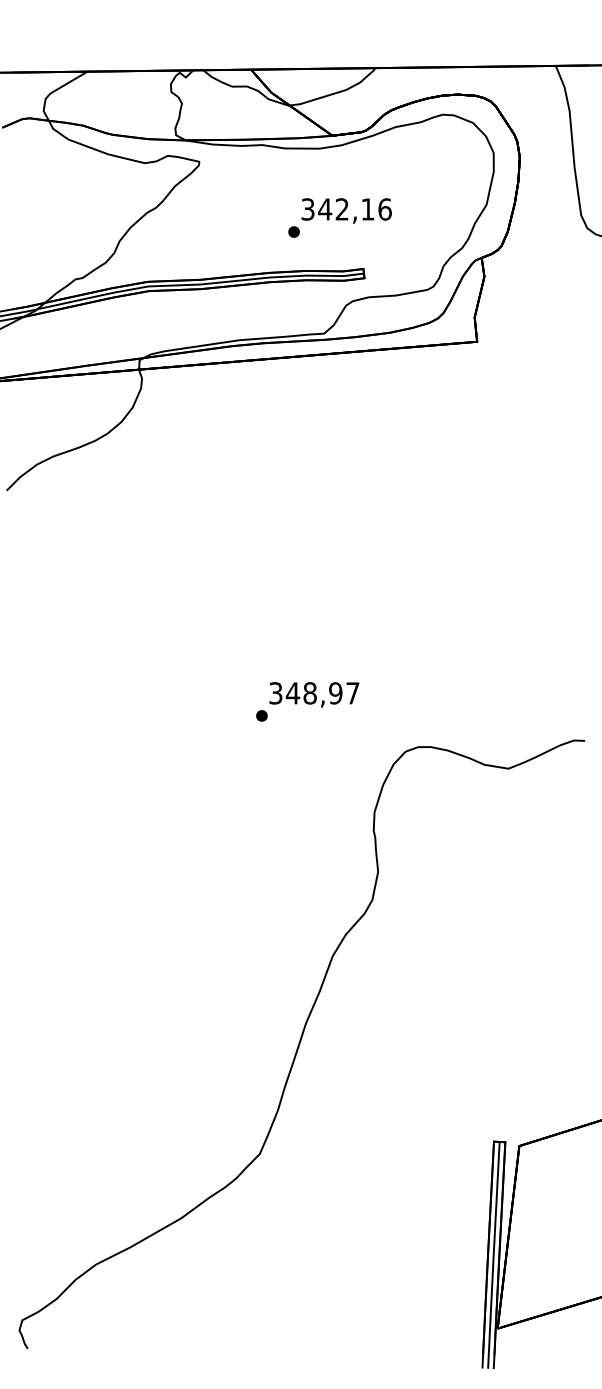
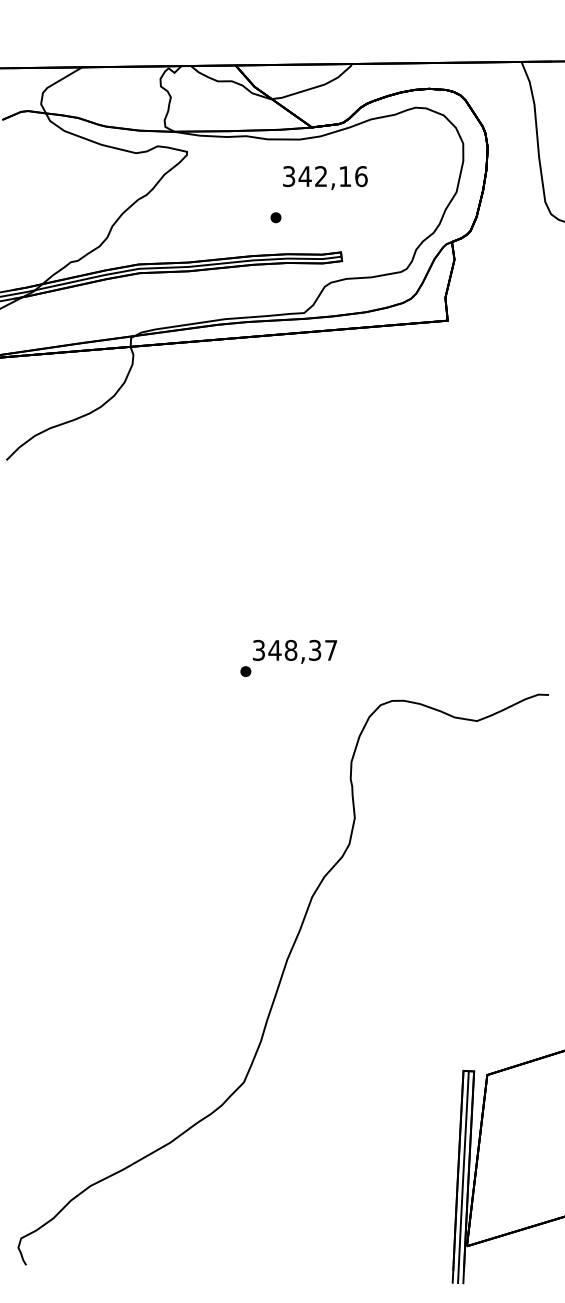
text: (346, 210) -> (325, 177), moved
text: (335, 693) -> (314, 650), 348,97 -> 348,37

